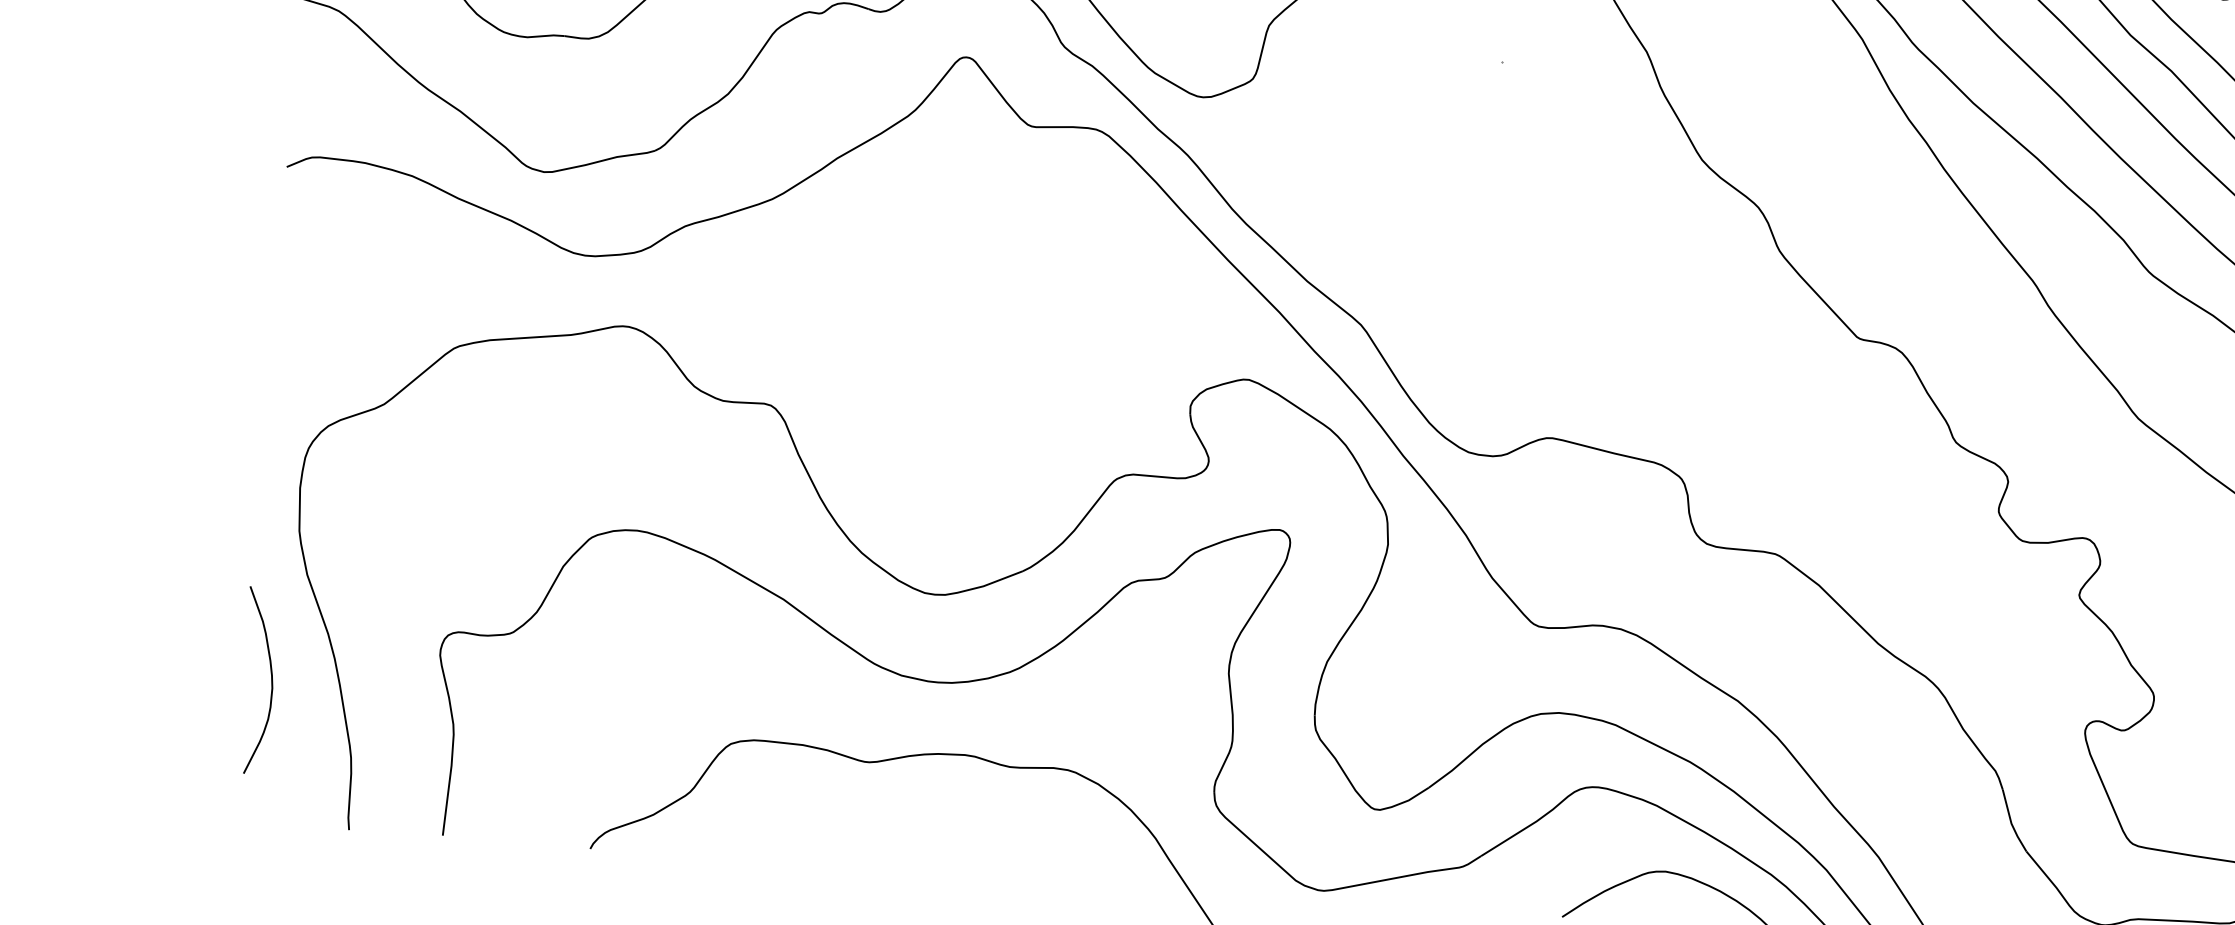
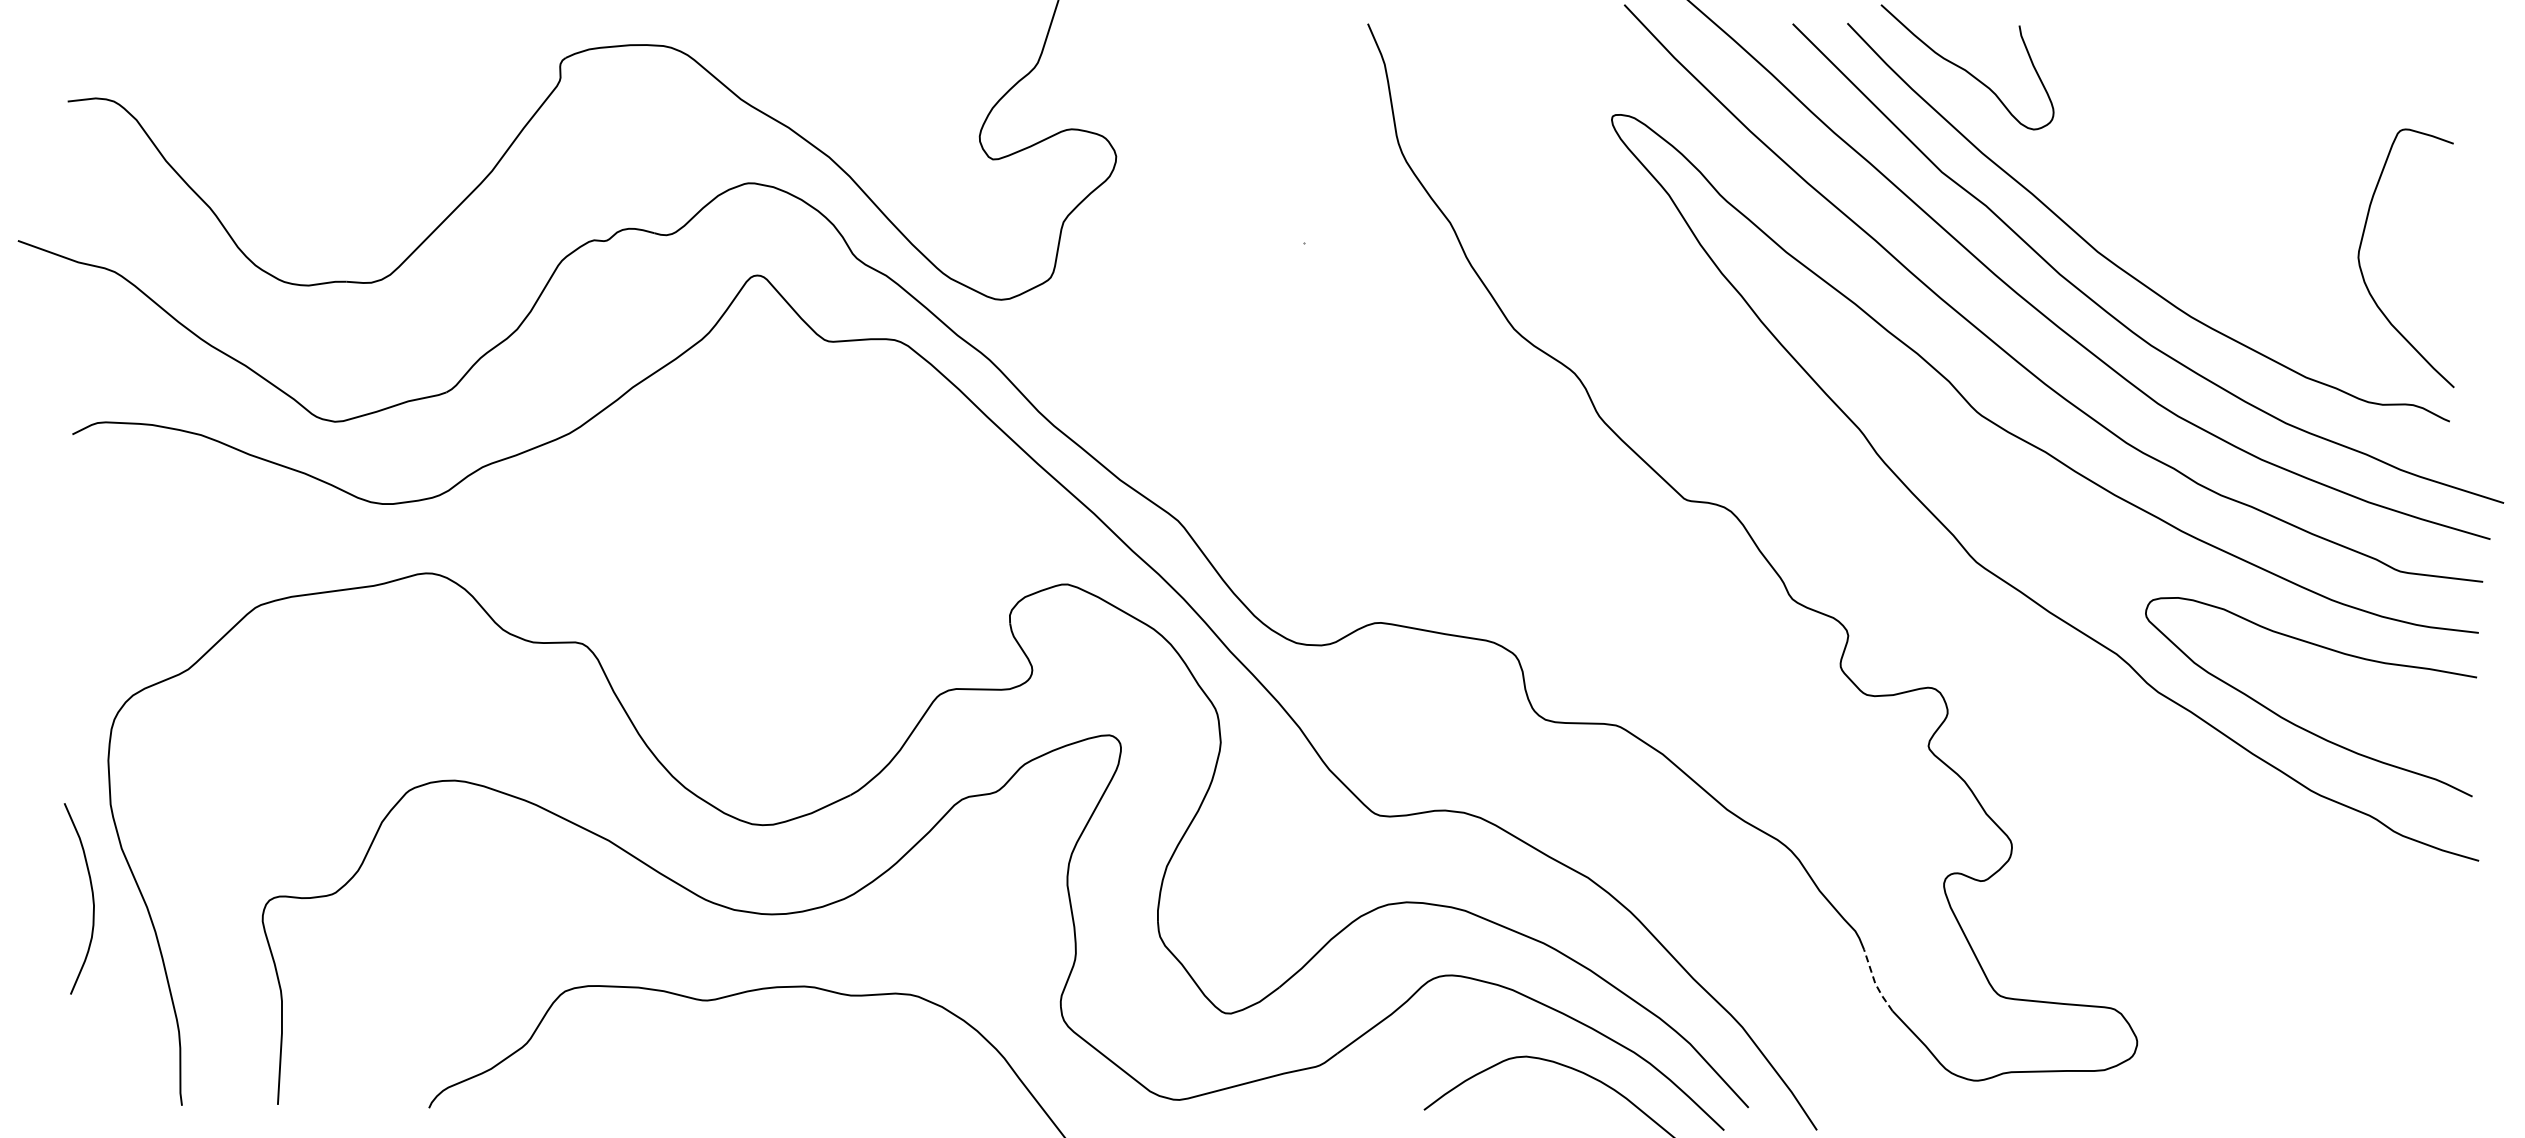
curve: (270, 676) -> (91, 893), moved
line: (2011, 822) -> (1875, 982), solid -> dashed

